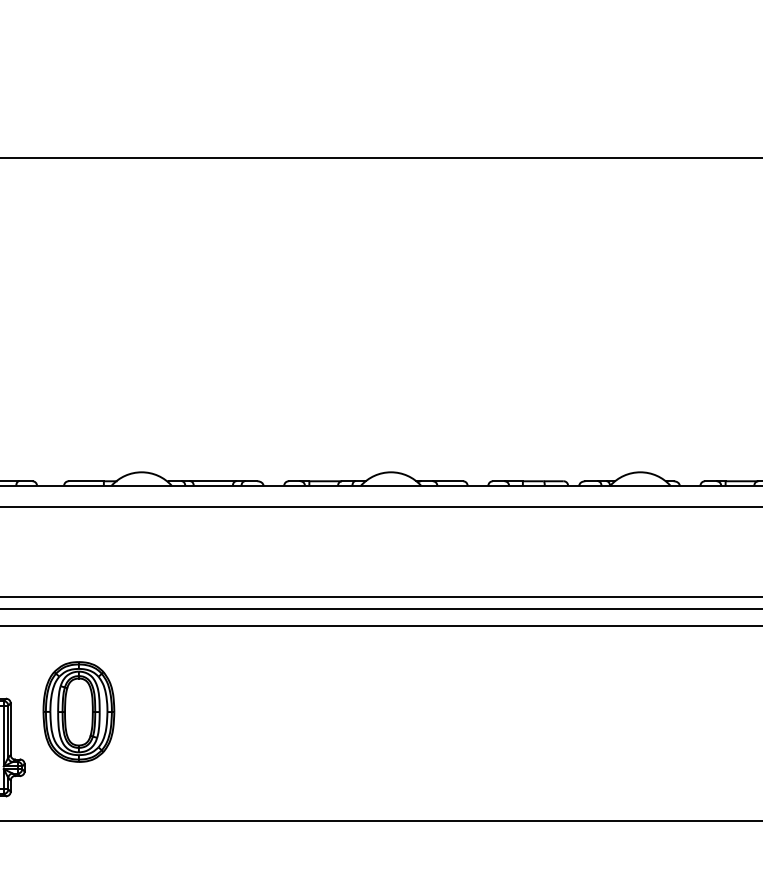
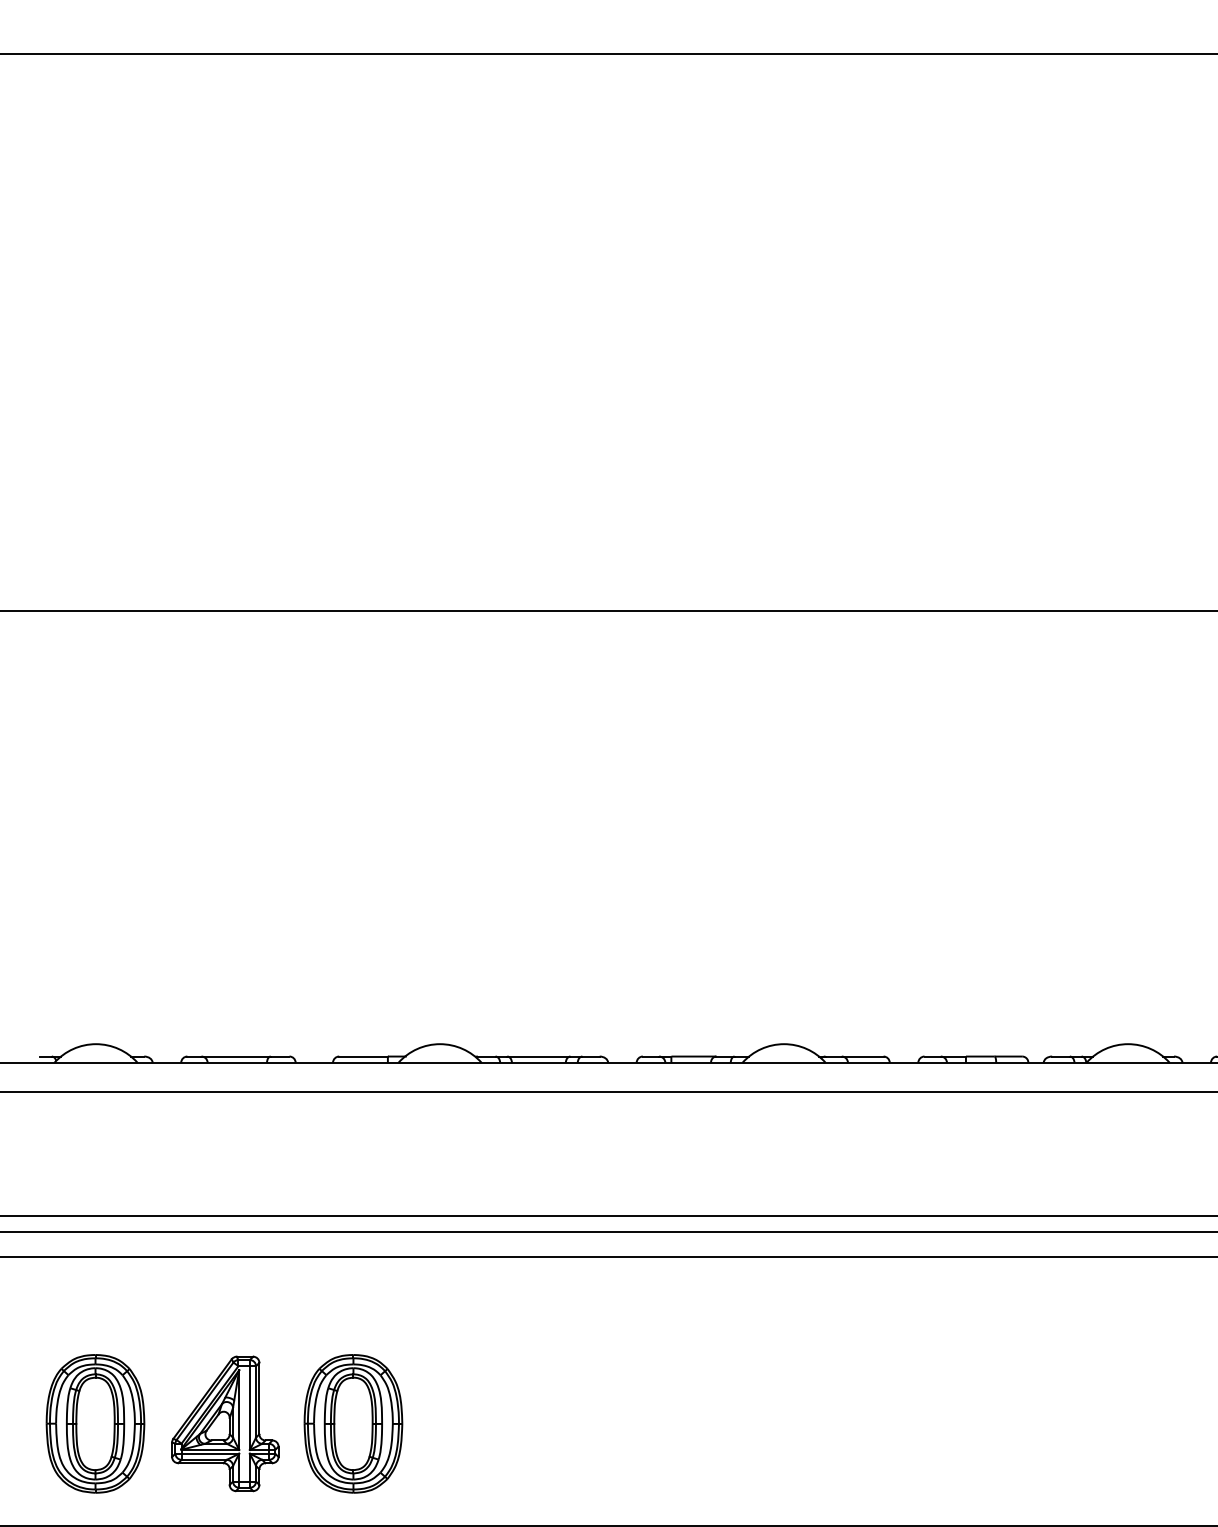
part: (78, 711) -> (353, 1423), moved

